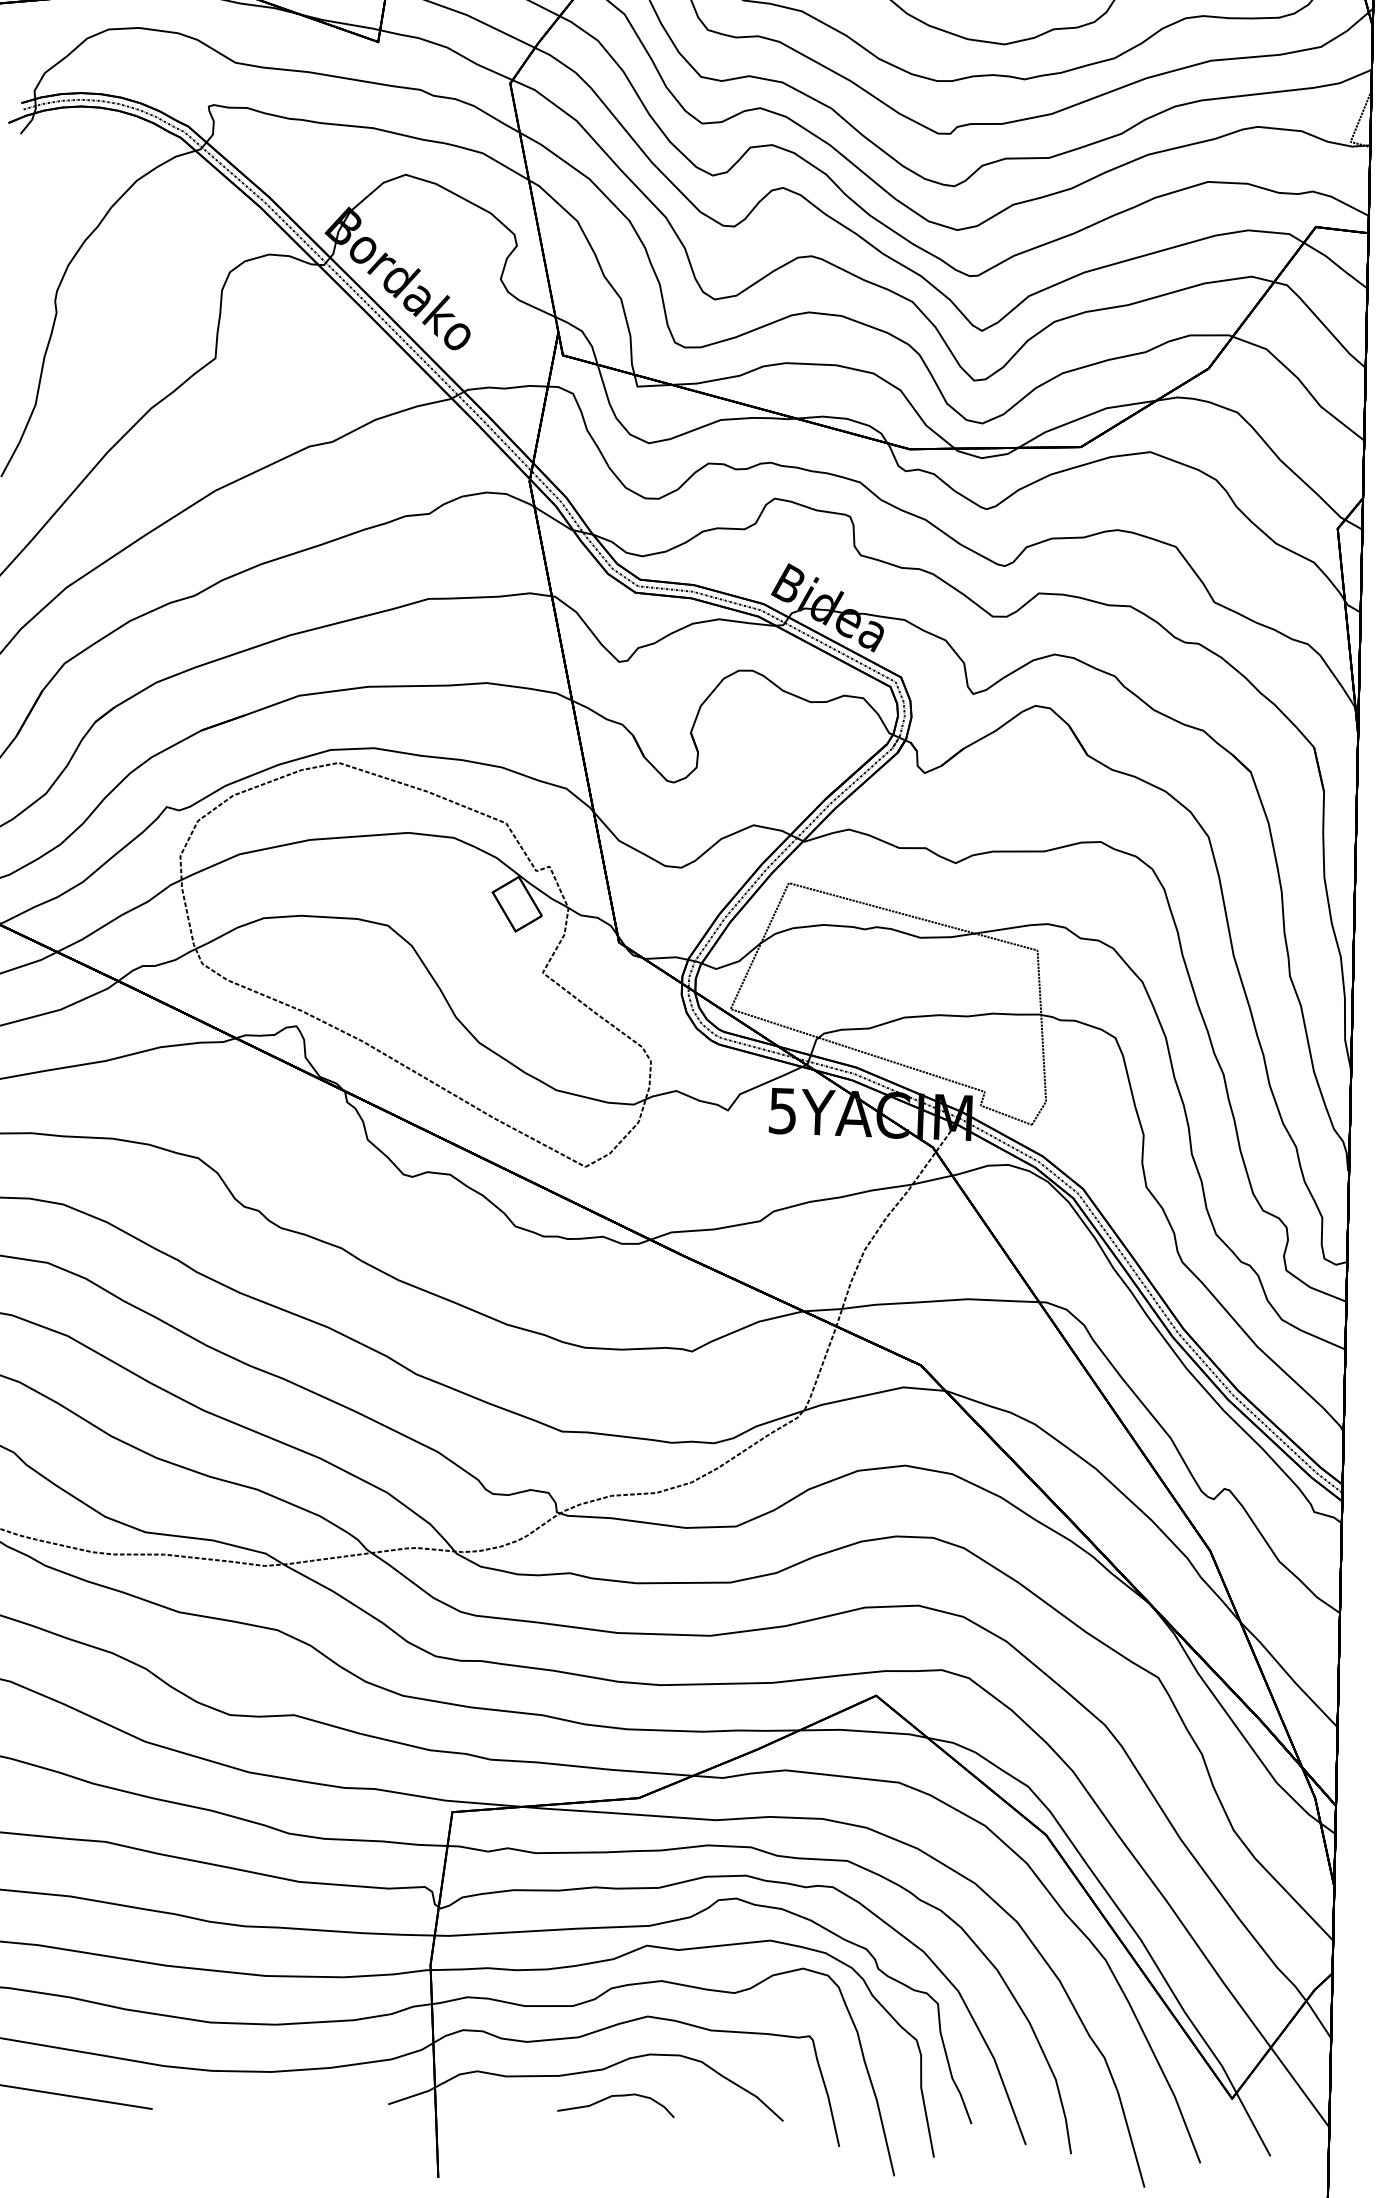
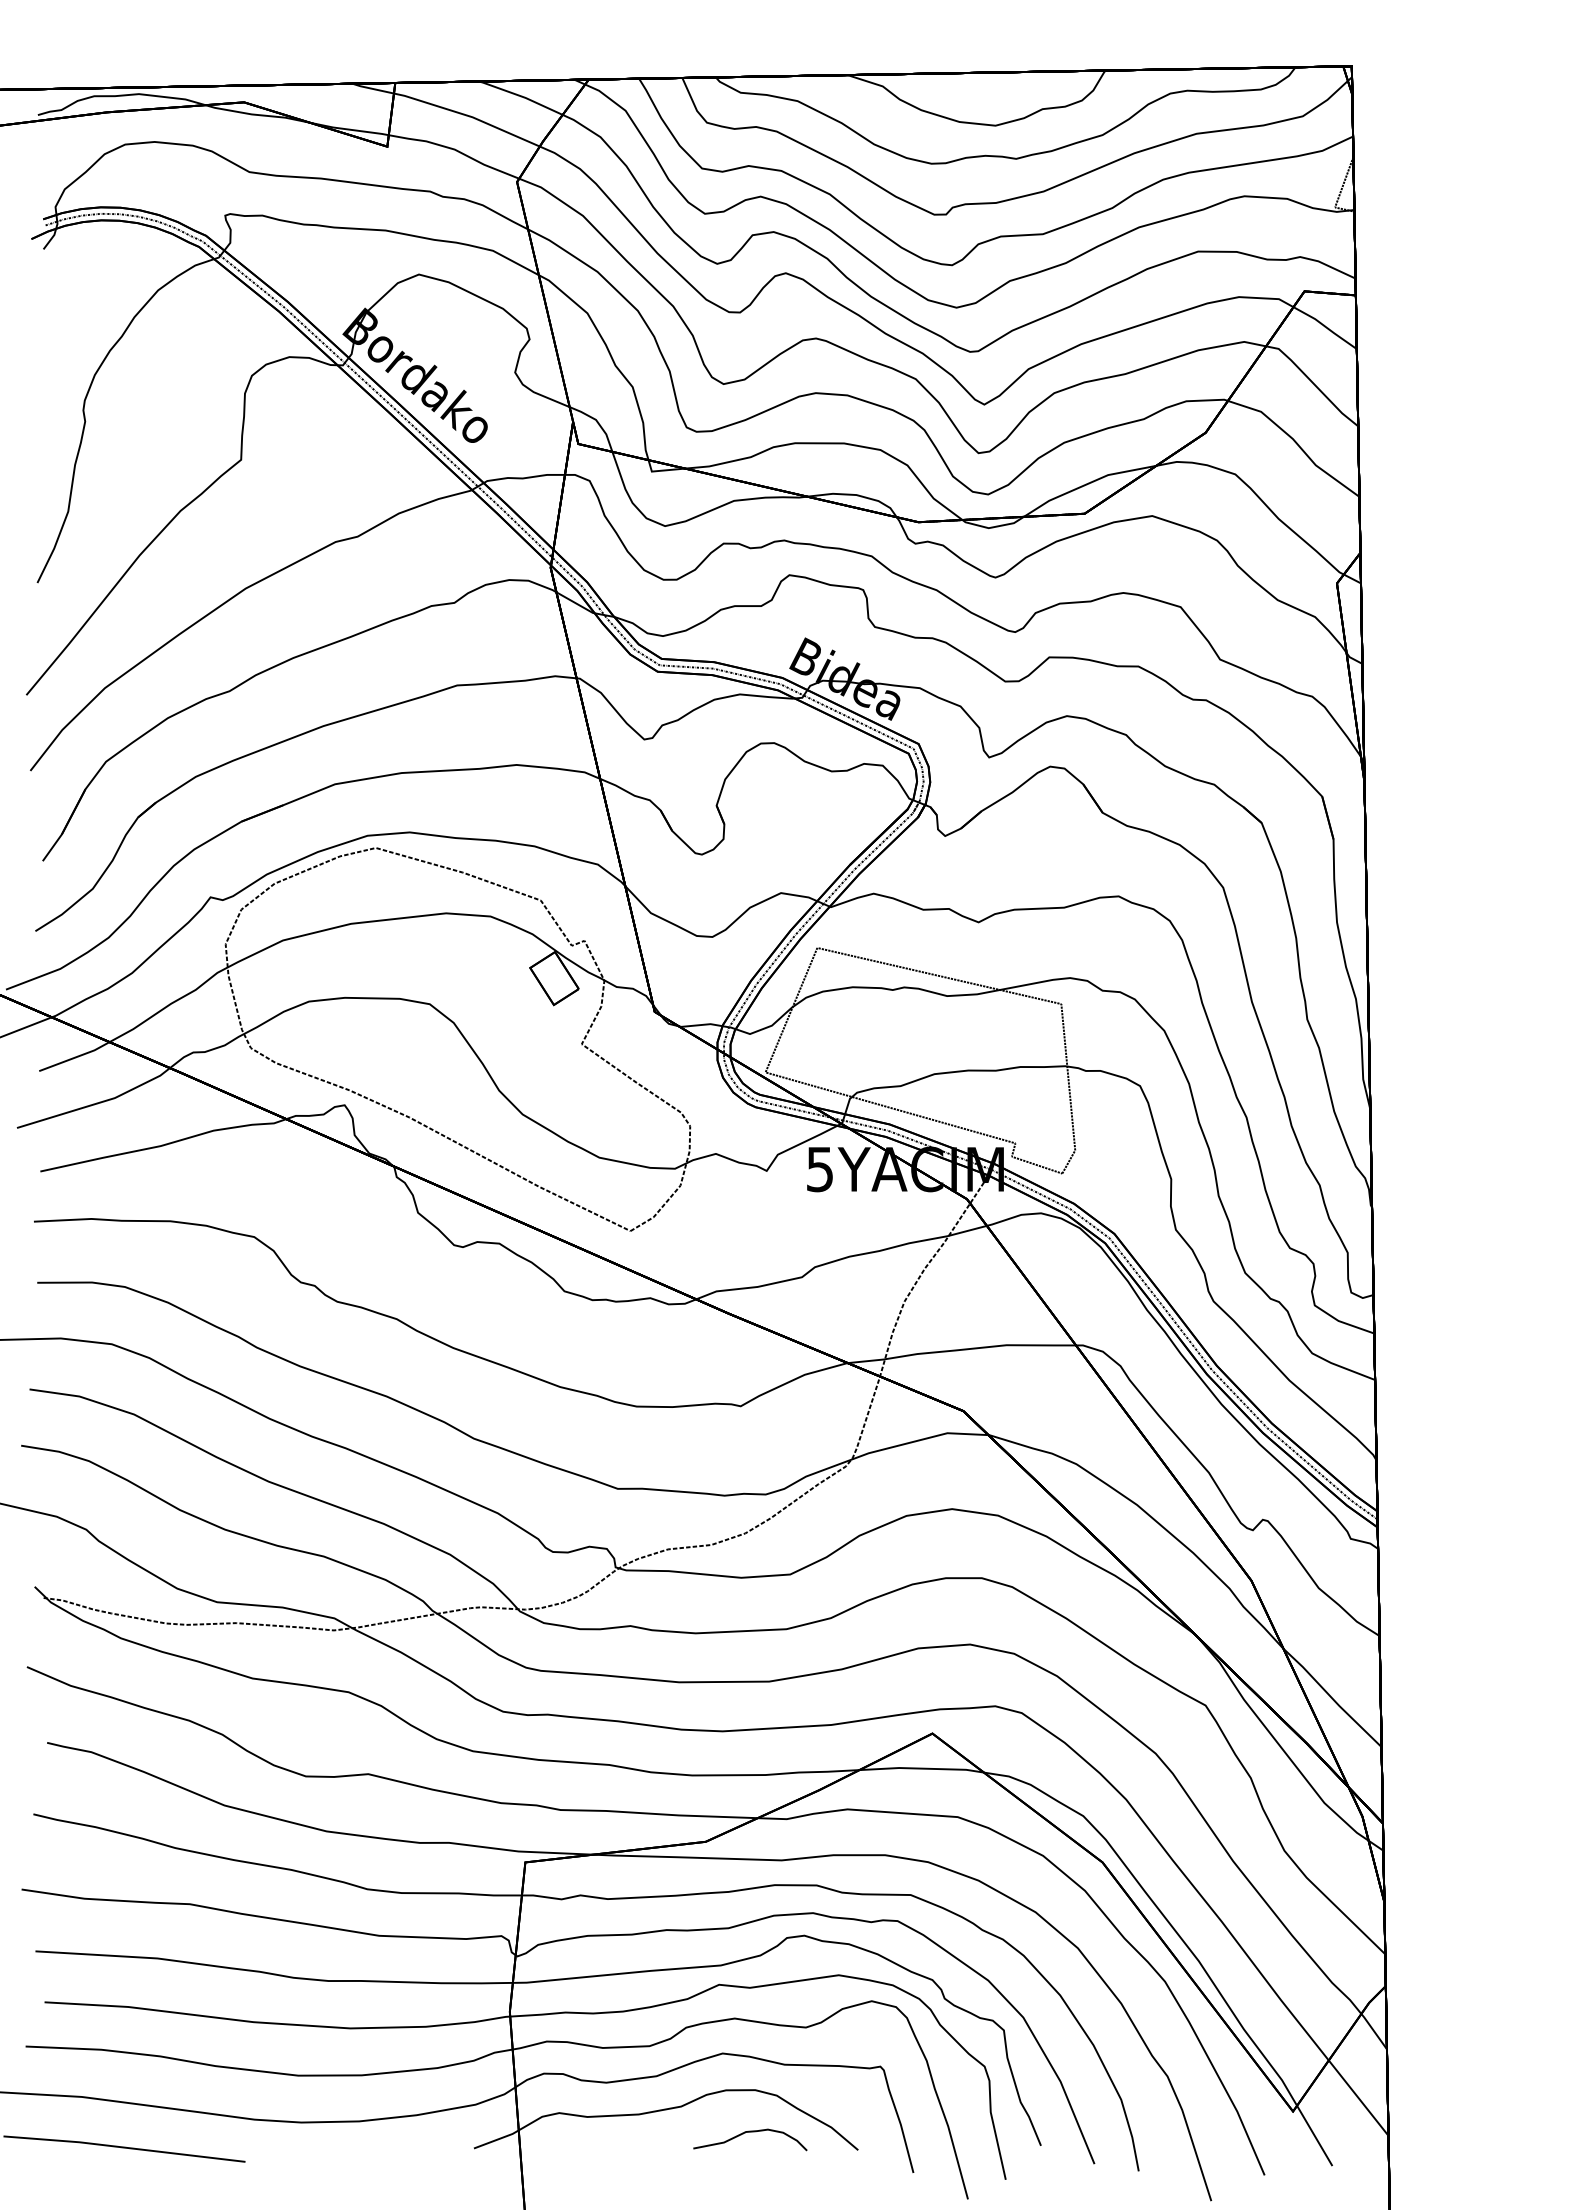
curve: (616, 2096) -> (750, 2132), moved

